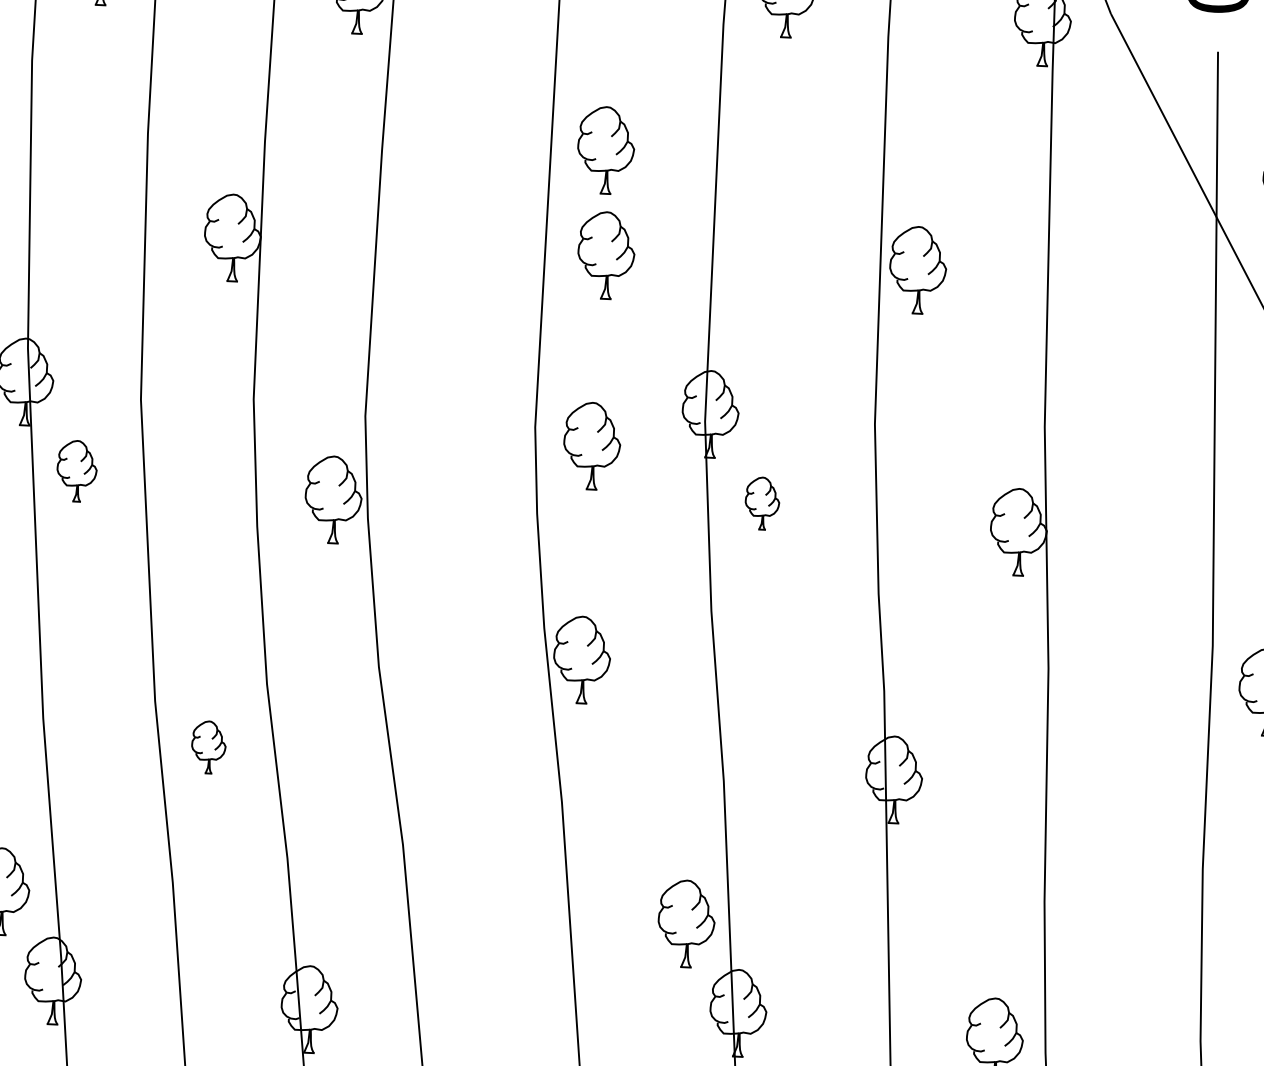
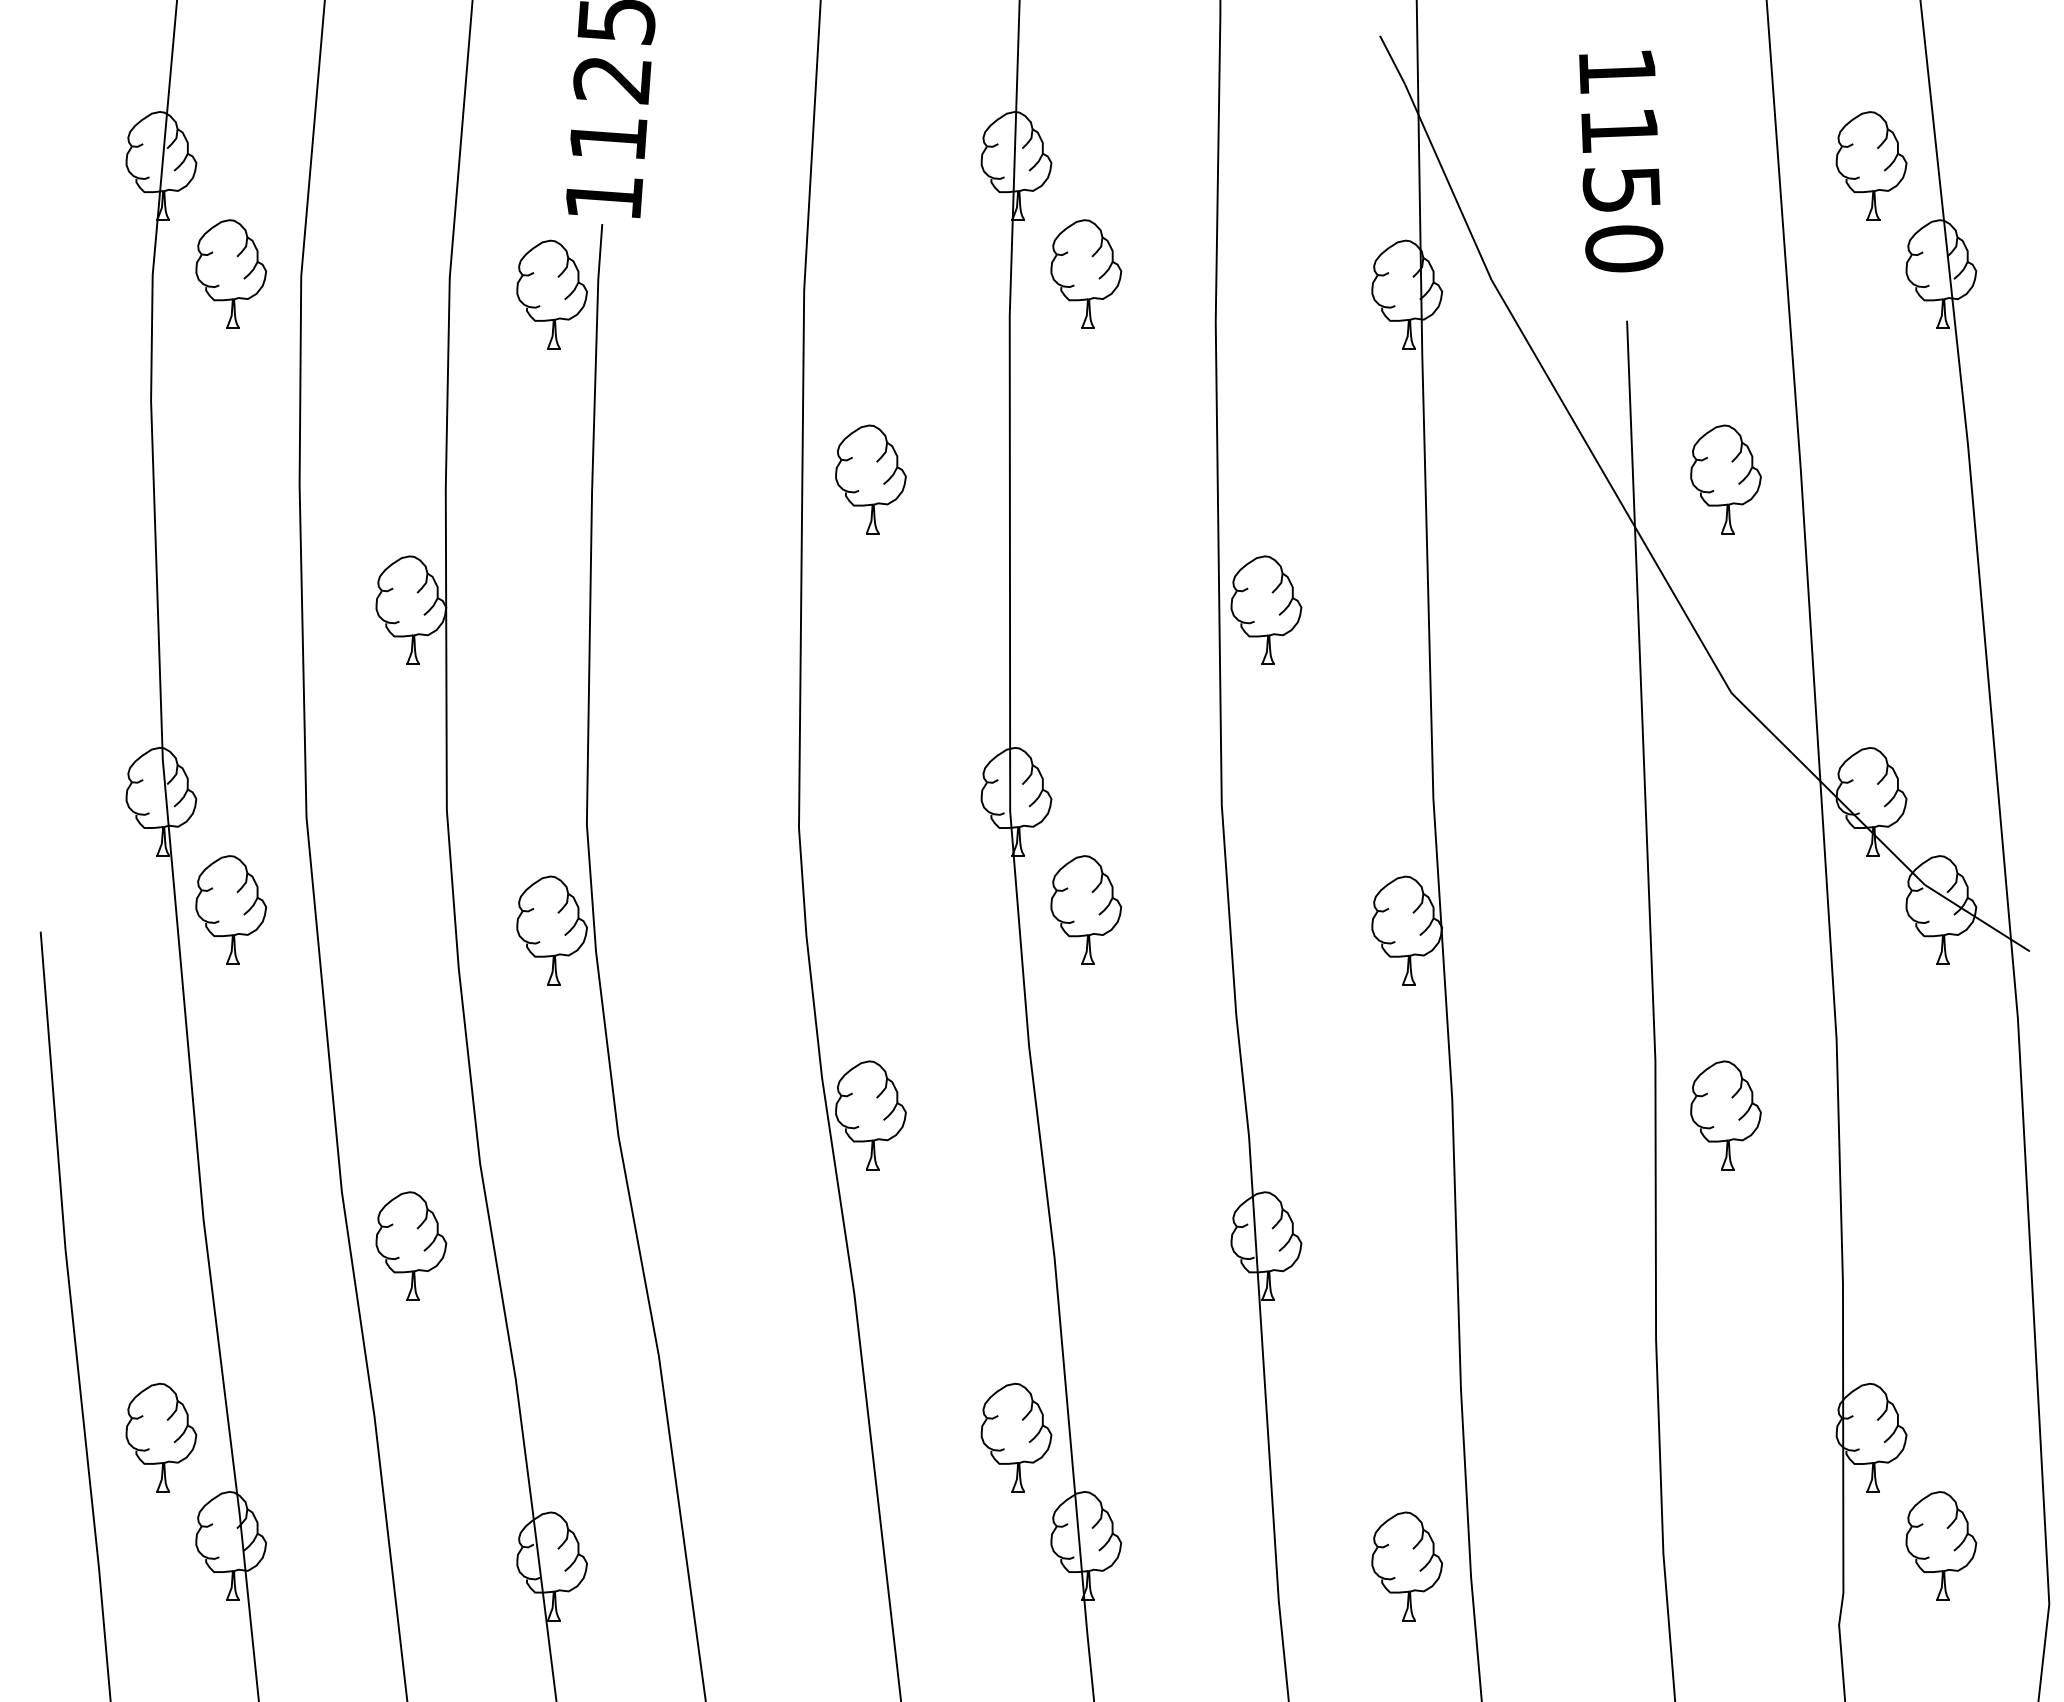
part: (606, 254) -> (877, 609), removed
part: (591, 446) -> (870, 848), removed
part: (76, 470) -> (230, 909), size x1.43
part: (762, 503) -> (1086, 909), size x1.67
part: (208, 746) -> (411, 1245), size x1.67

